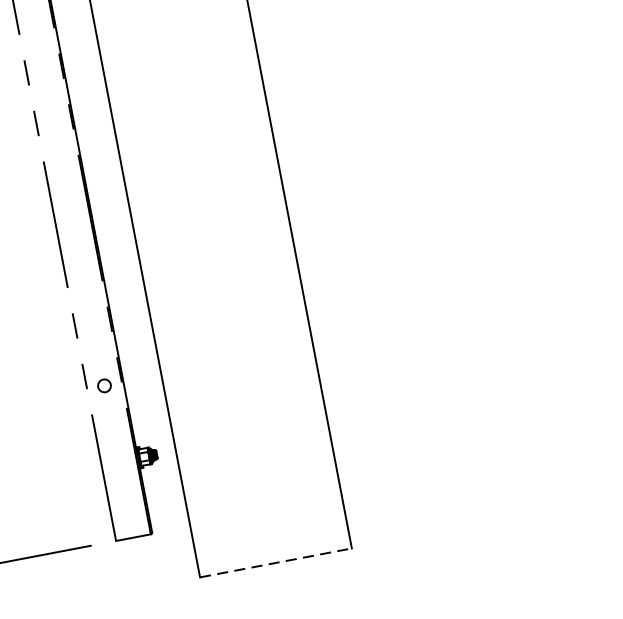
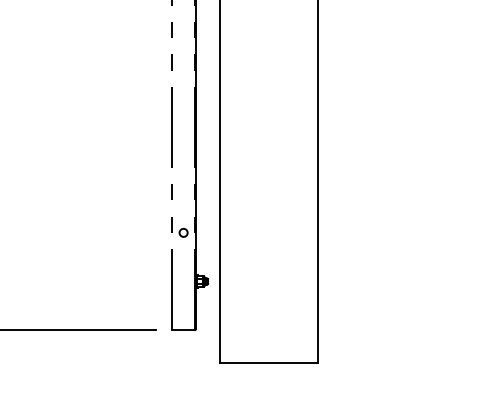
line: (275, 562) -> (268, 362), dashed -> solid

